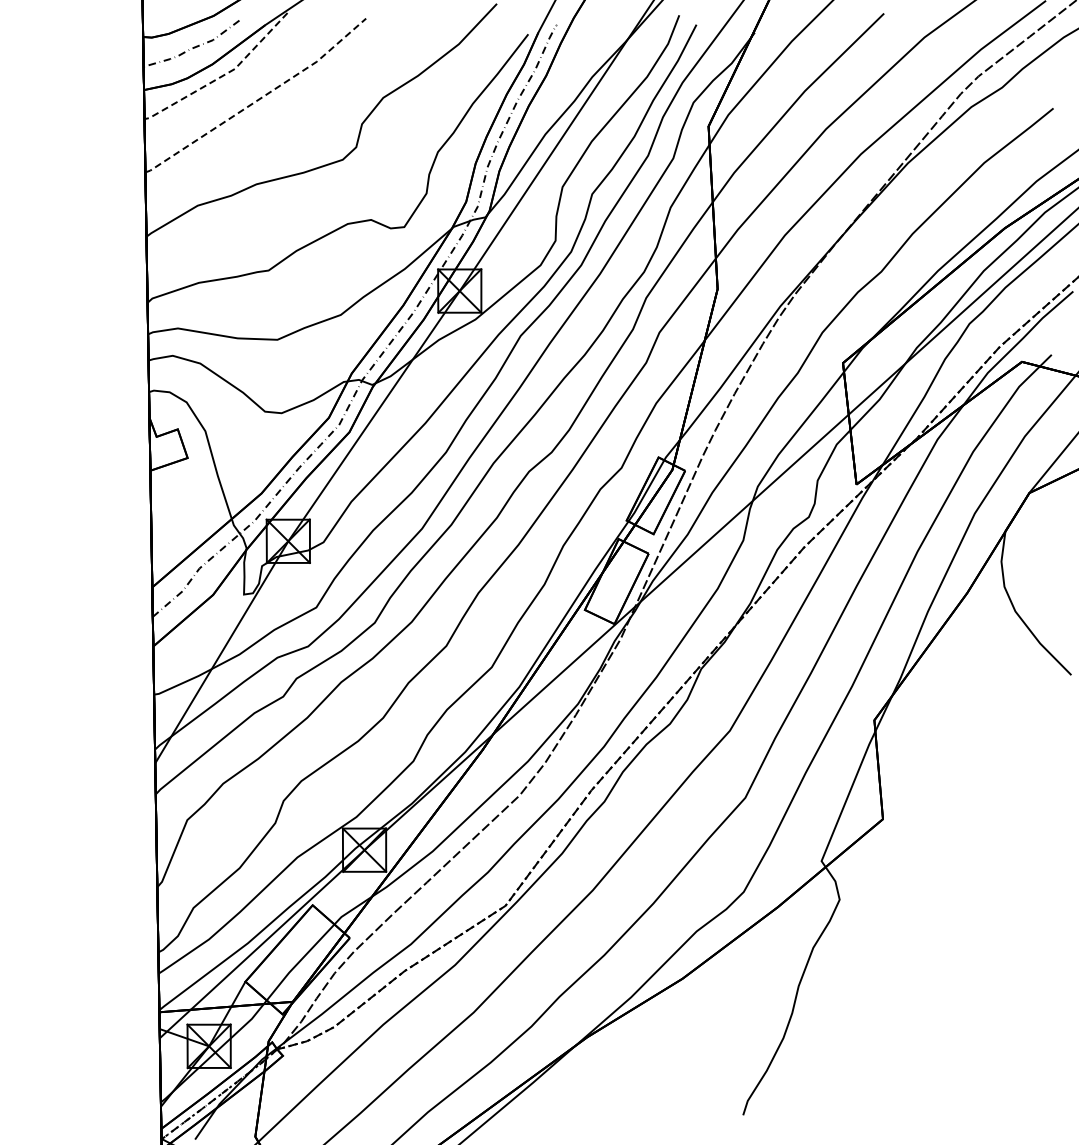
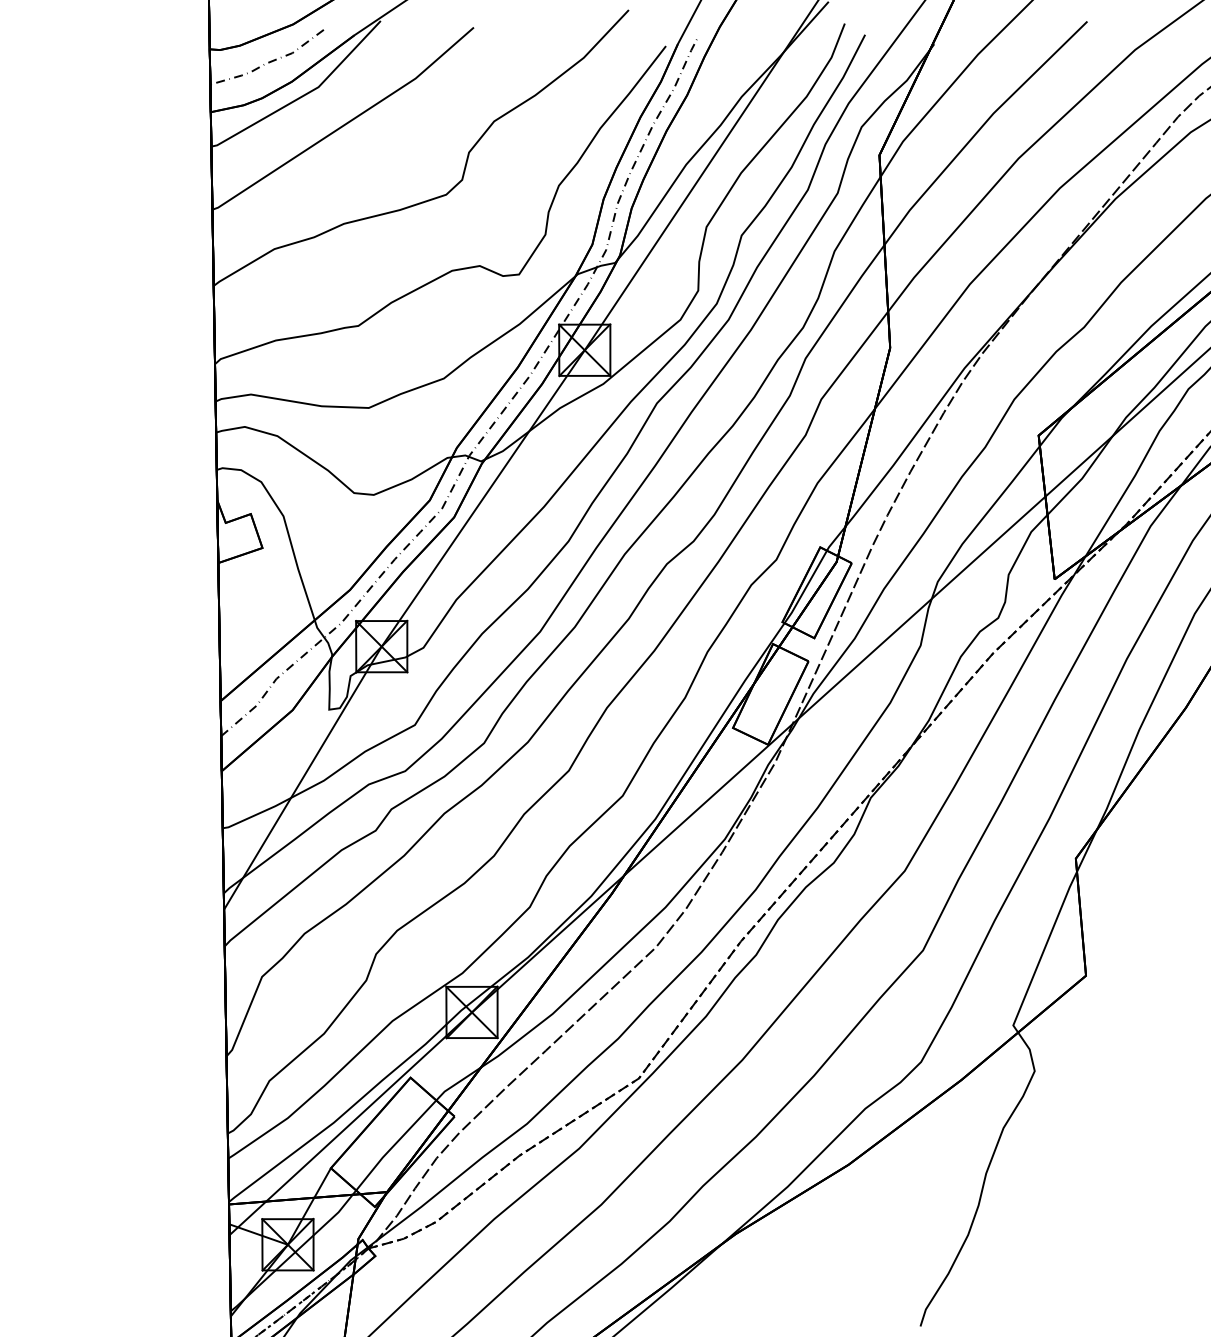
line: (222, 75) -> (303, 94), dashed -> solid
line: (258, 99) -> (346, 123), dashed -> solid

